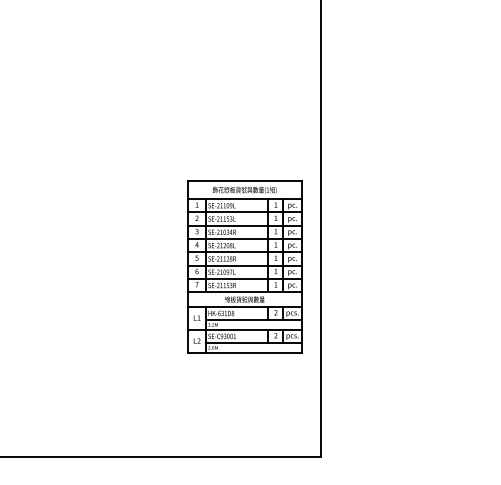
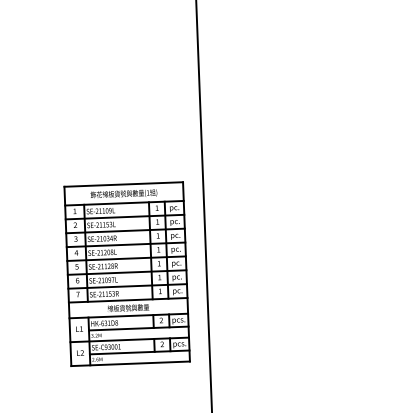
part: (244, 266) -> (126, 273), moved

